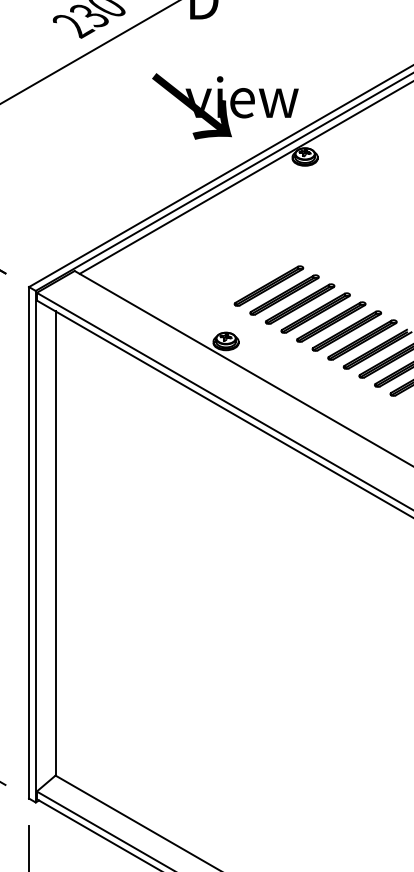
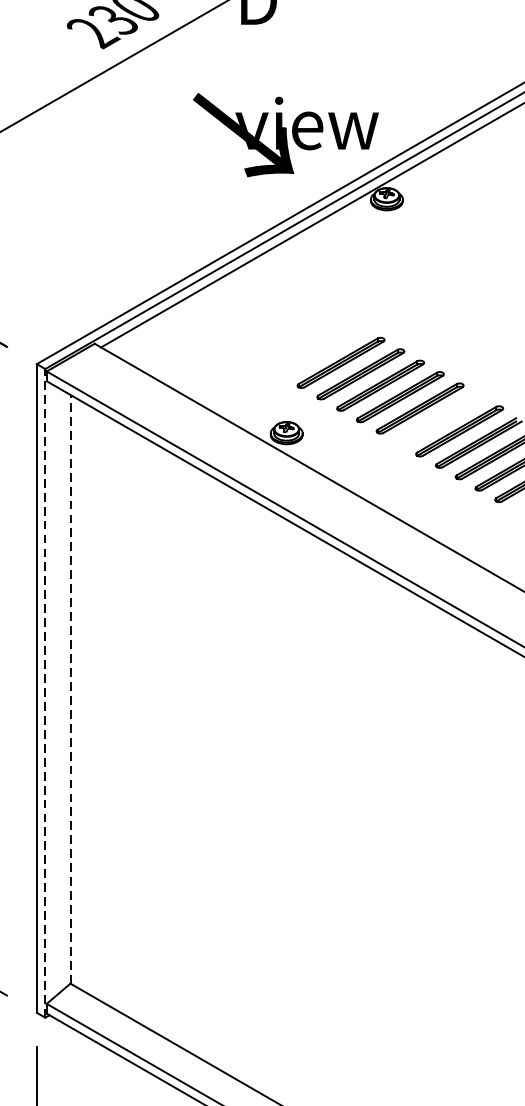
part: (346, 330) -> (439, 419), removed
line: (55, 543) -> (70, 689), solid -> dashed
line: (35, 546) -> (45, 693), solid -> dashed

